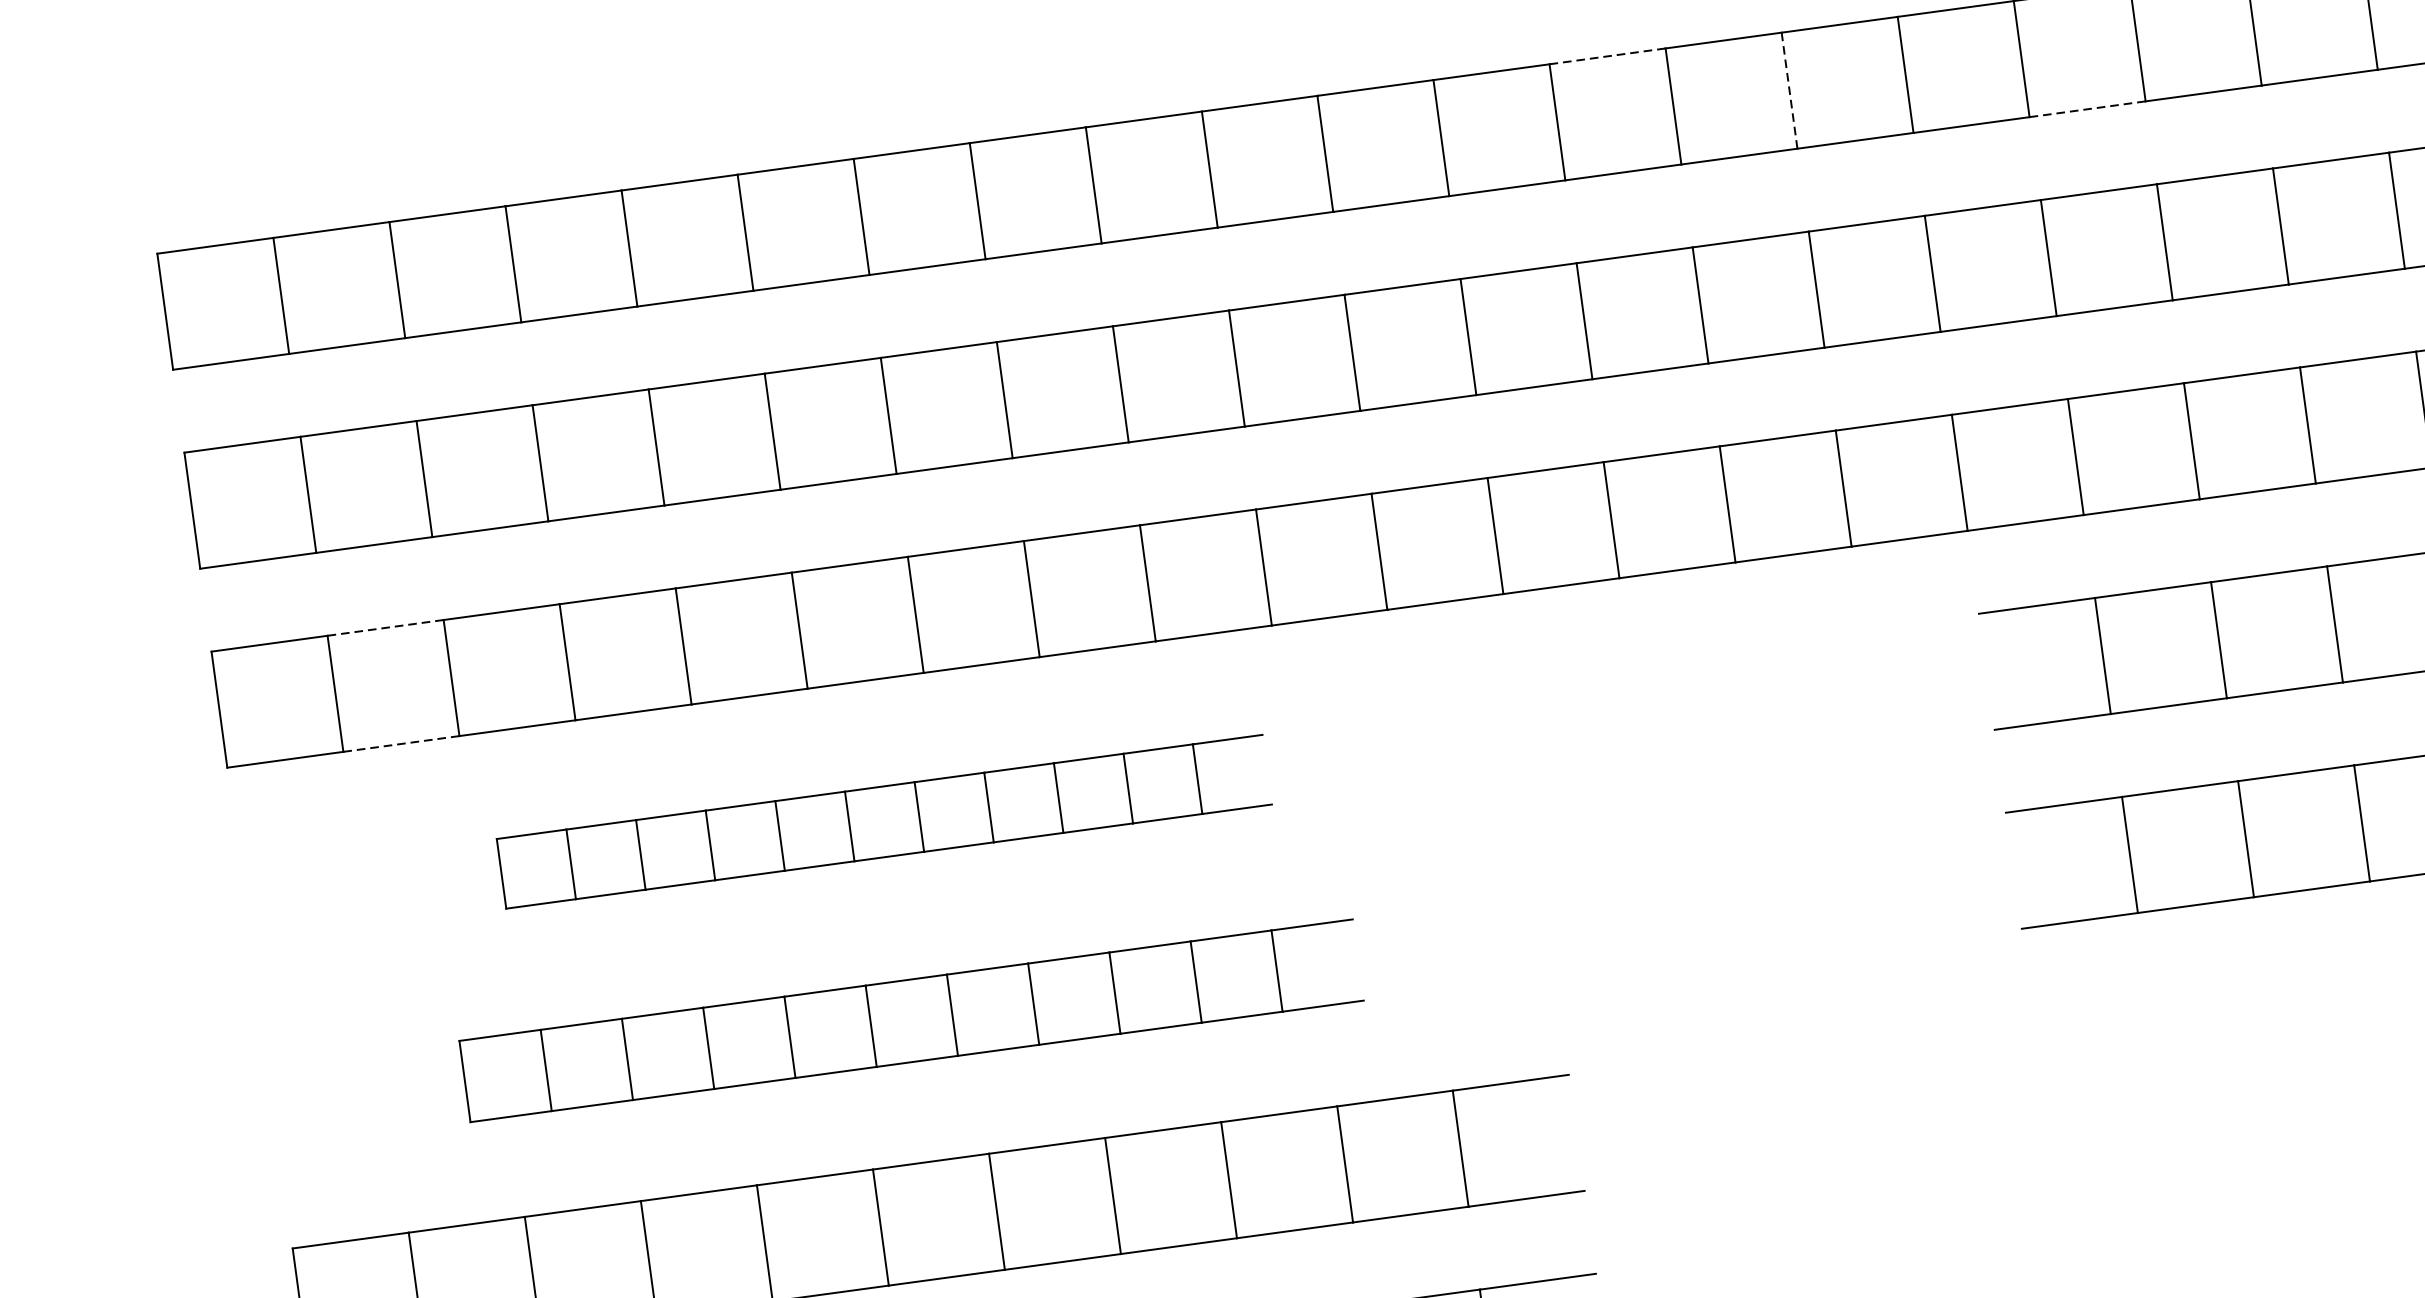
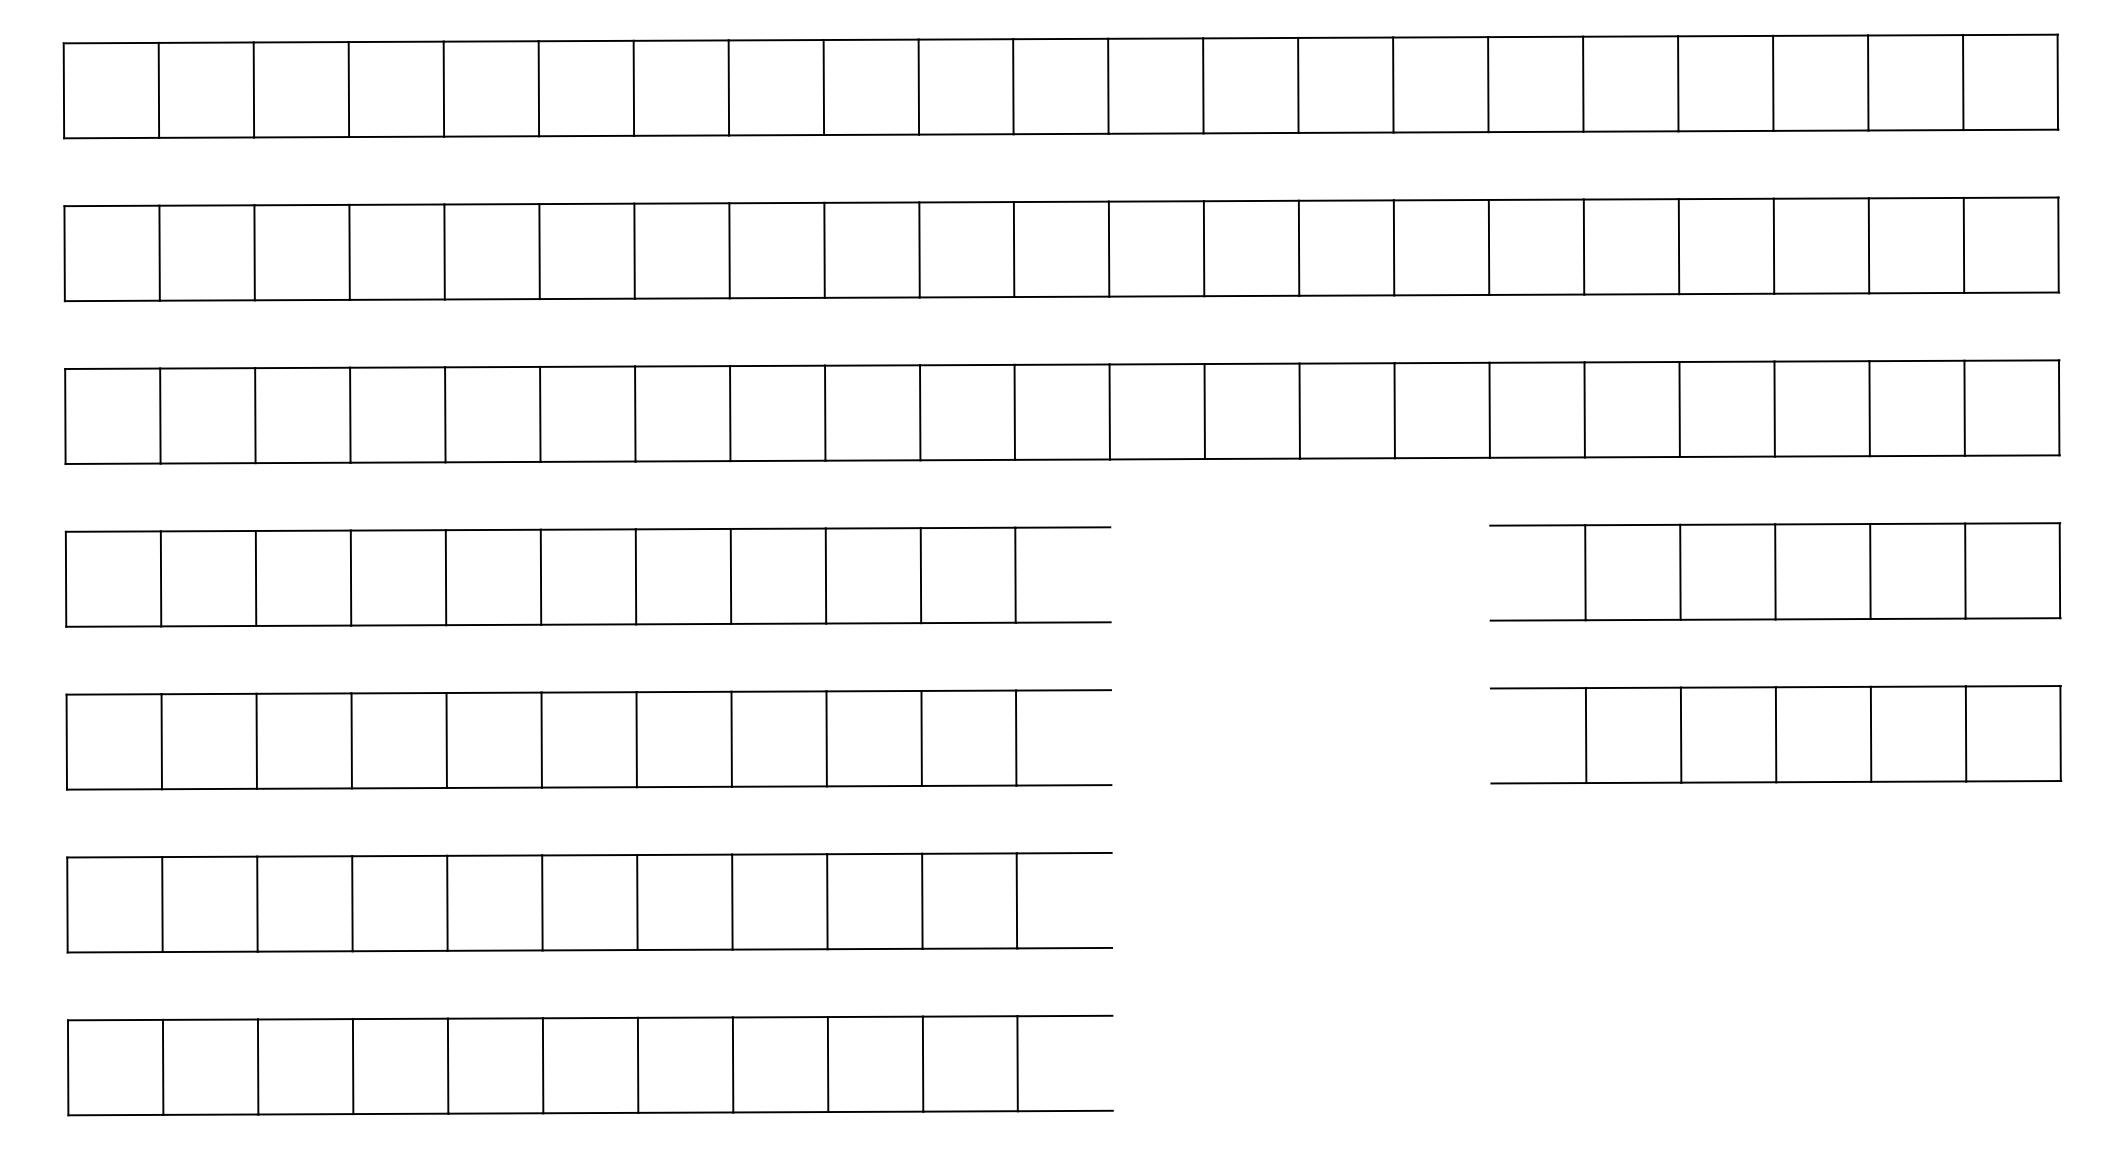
line: (1608, 56) -> (1251, 38), dashed -> solid
line: (1789, 90) -> (1393, 84), dashed -> solid
line: (2087, 109) -> (1630, 131), dashed -> solid
line: (386, 627) -> (208, 368), dashed -> solid
line: (400, 744) -> (207, 463), dashed -> solid
part: (883, 821) -> (587, 576), size x1.67
part: (910, 1020) -> (588, 739), size x1.43

